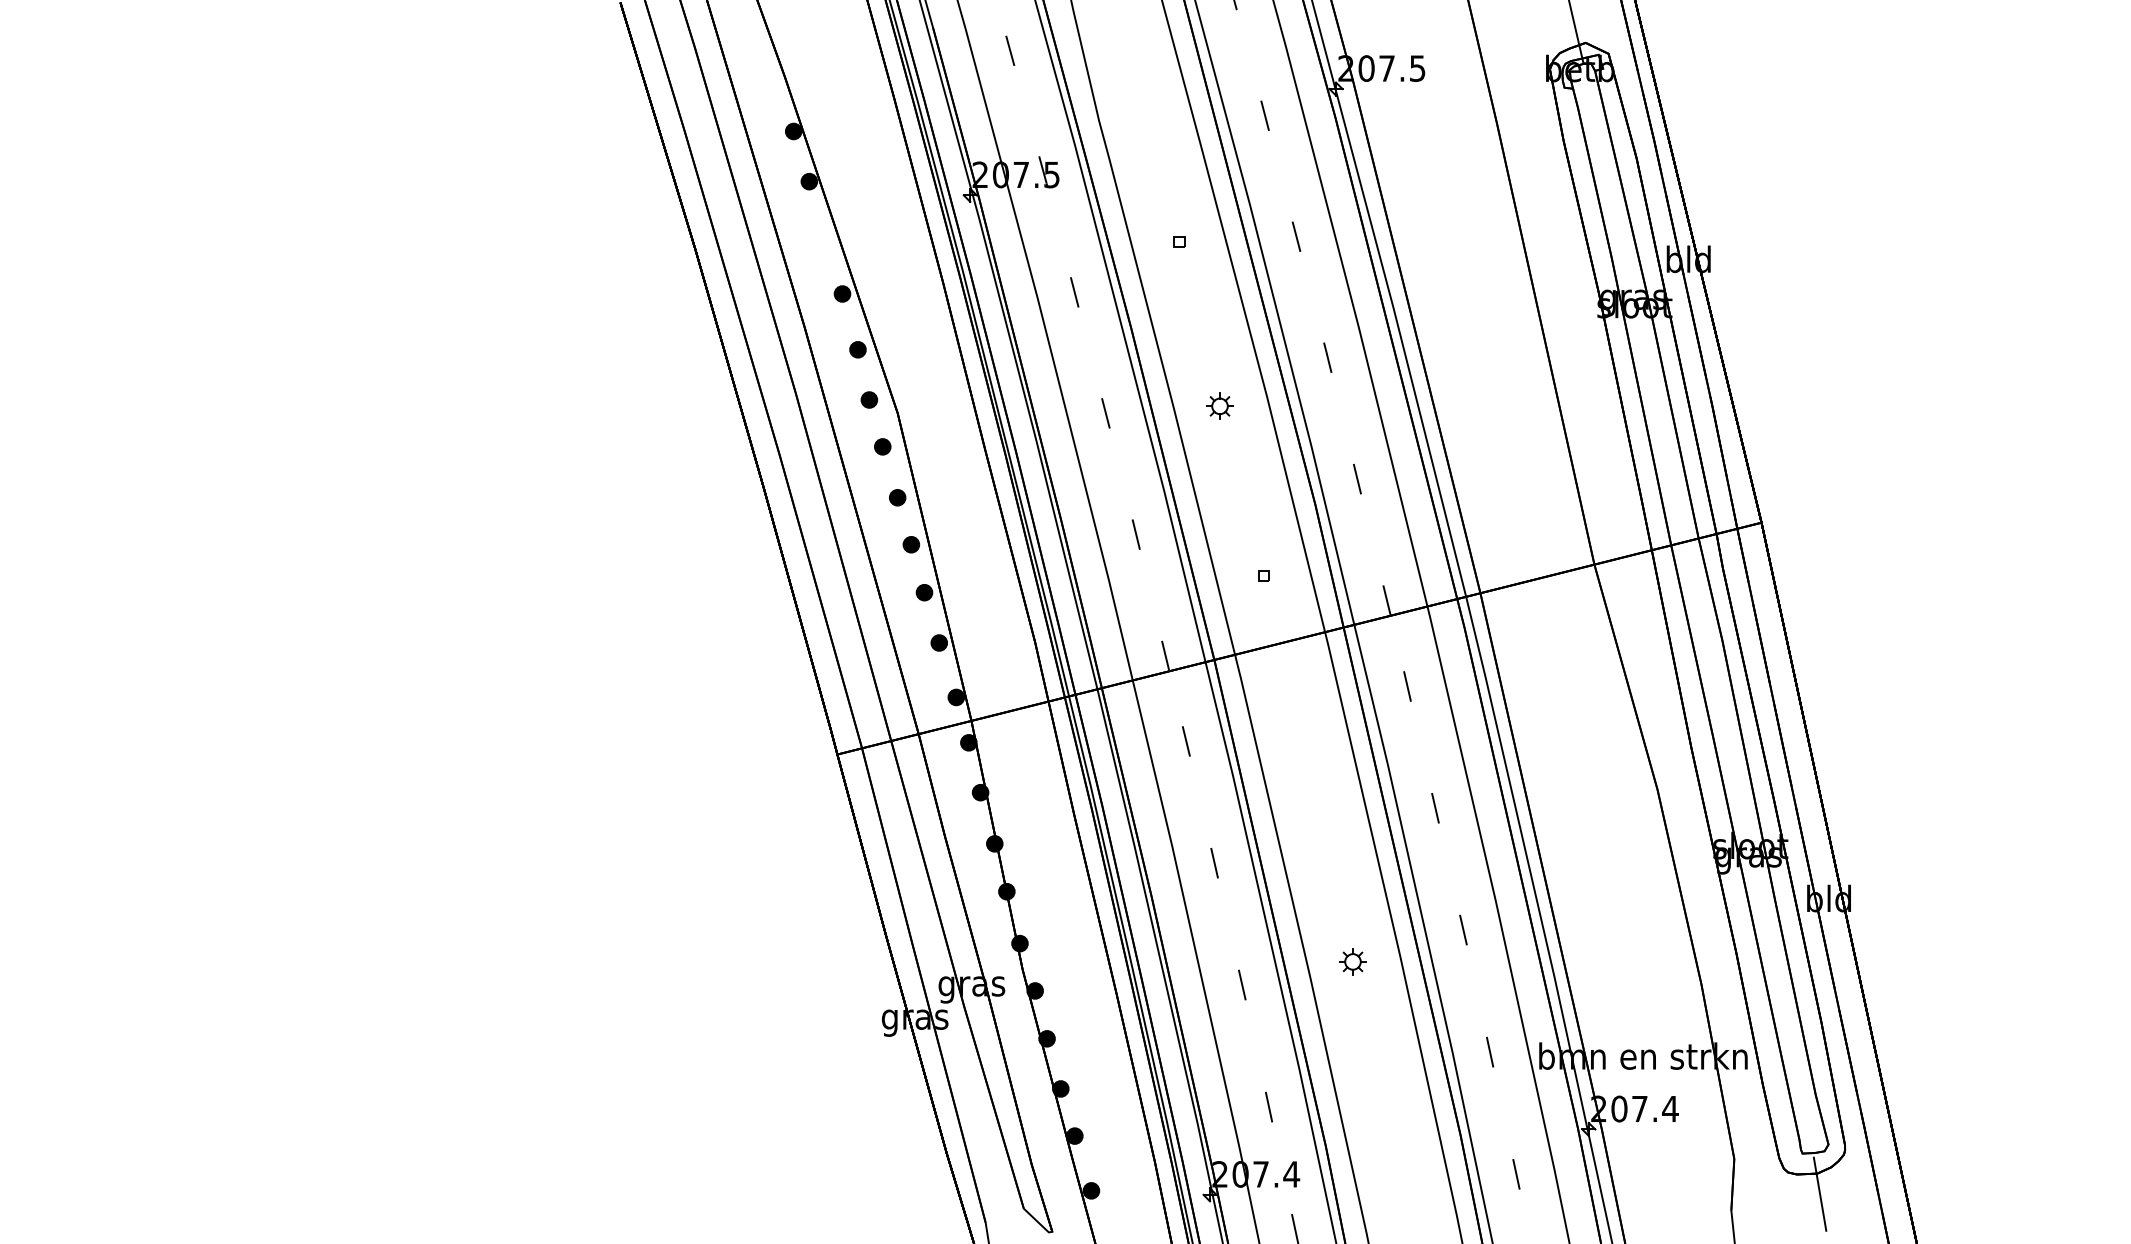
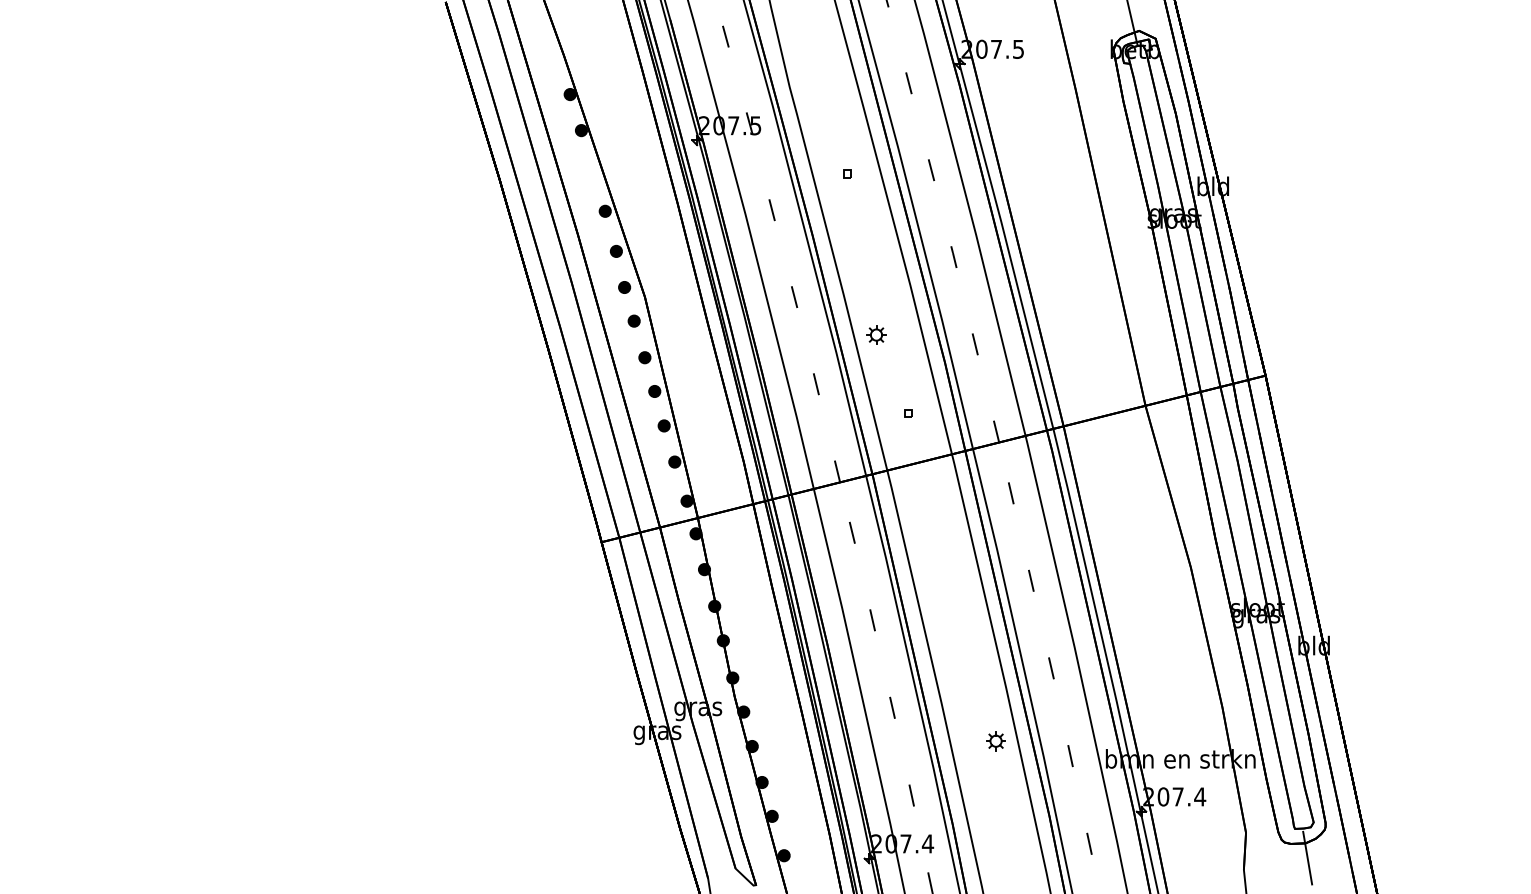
part: (1219, 405) -> (876, 334), moved
part: (1352, 962) -> (995, 741), moved

